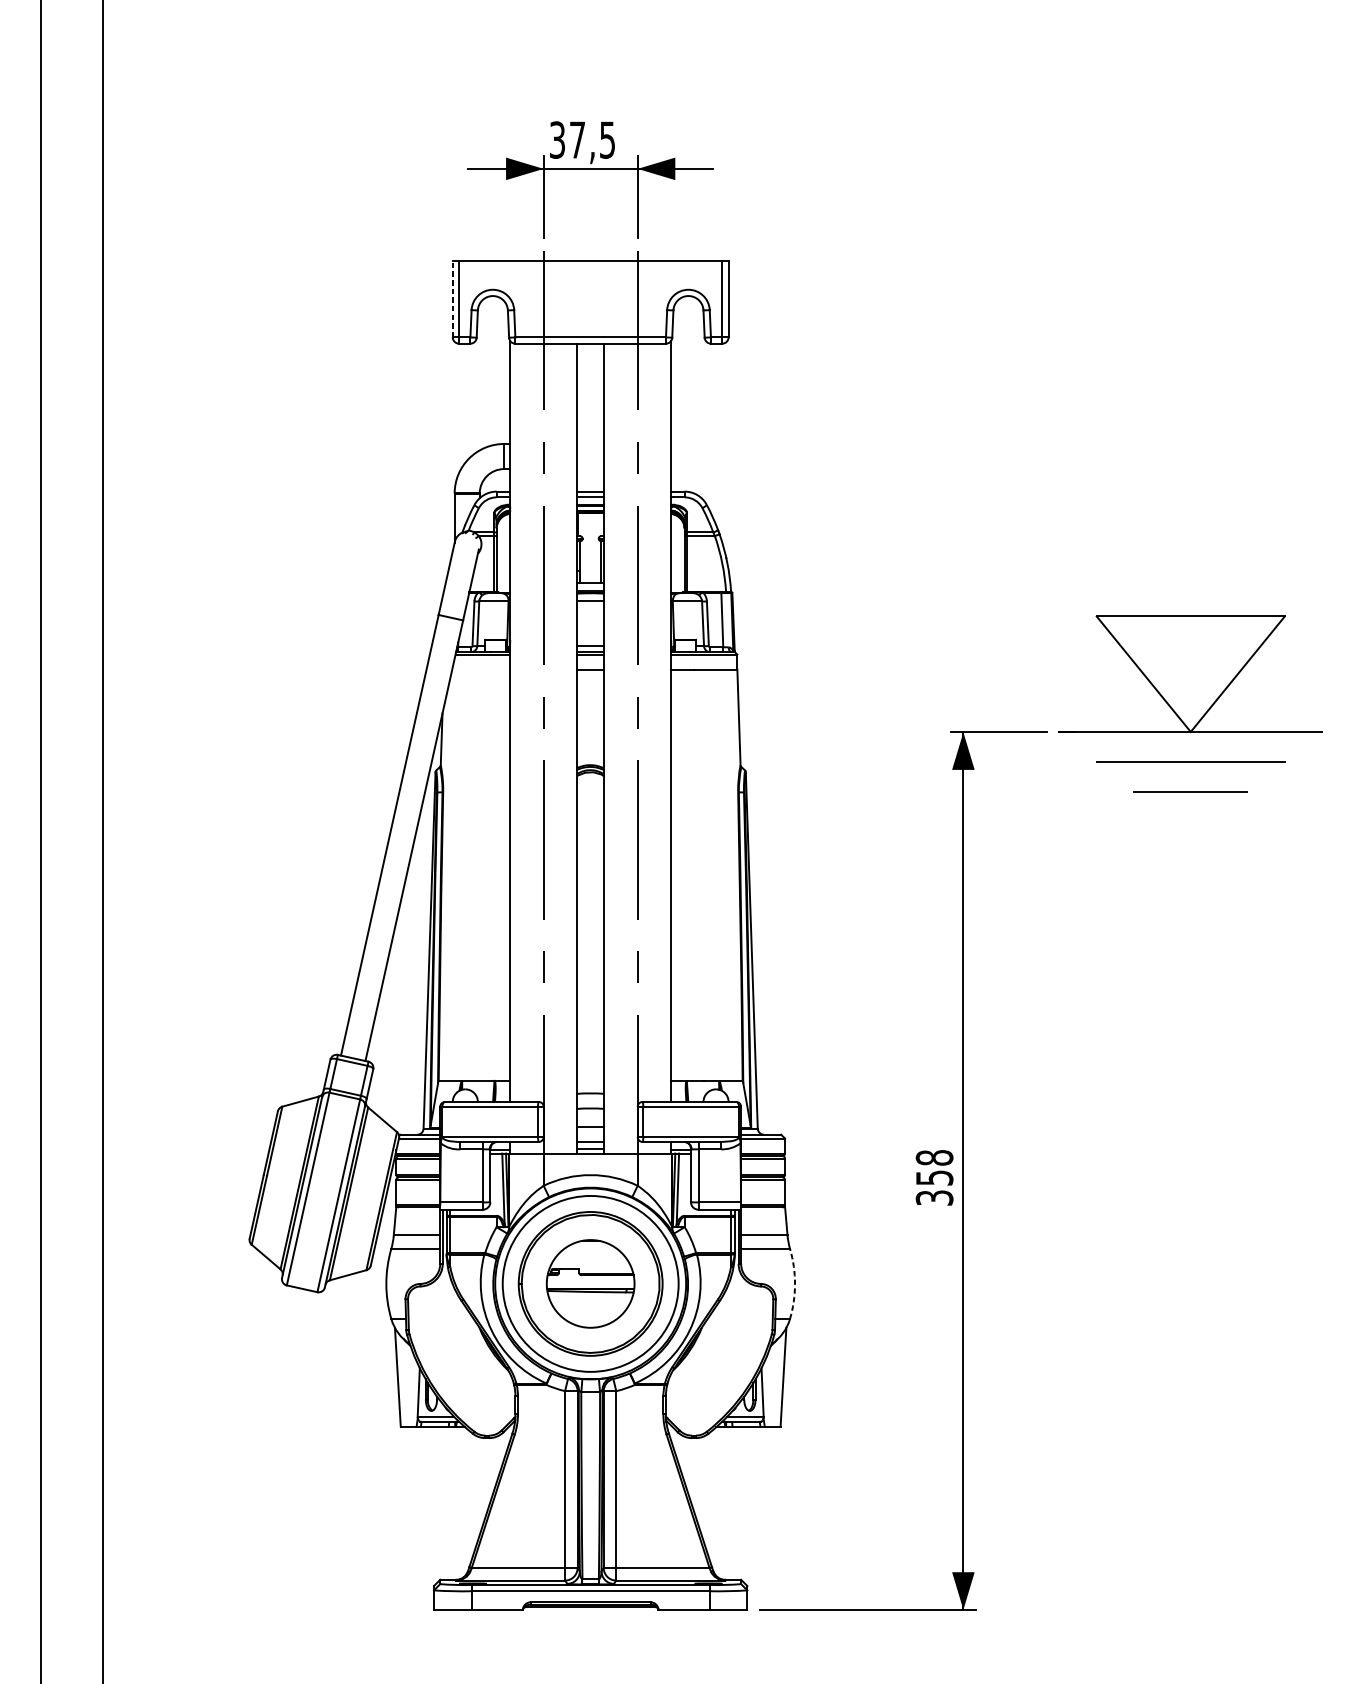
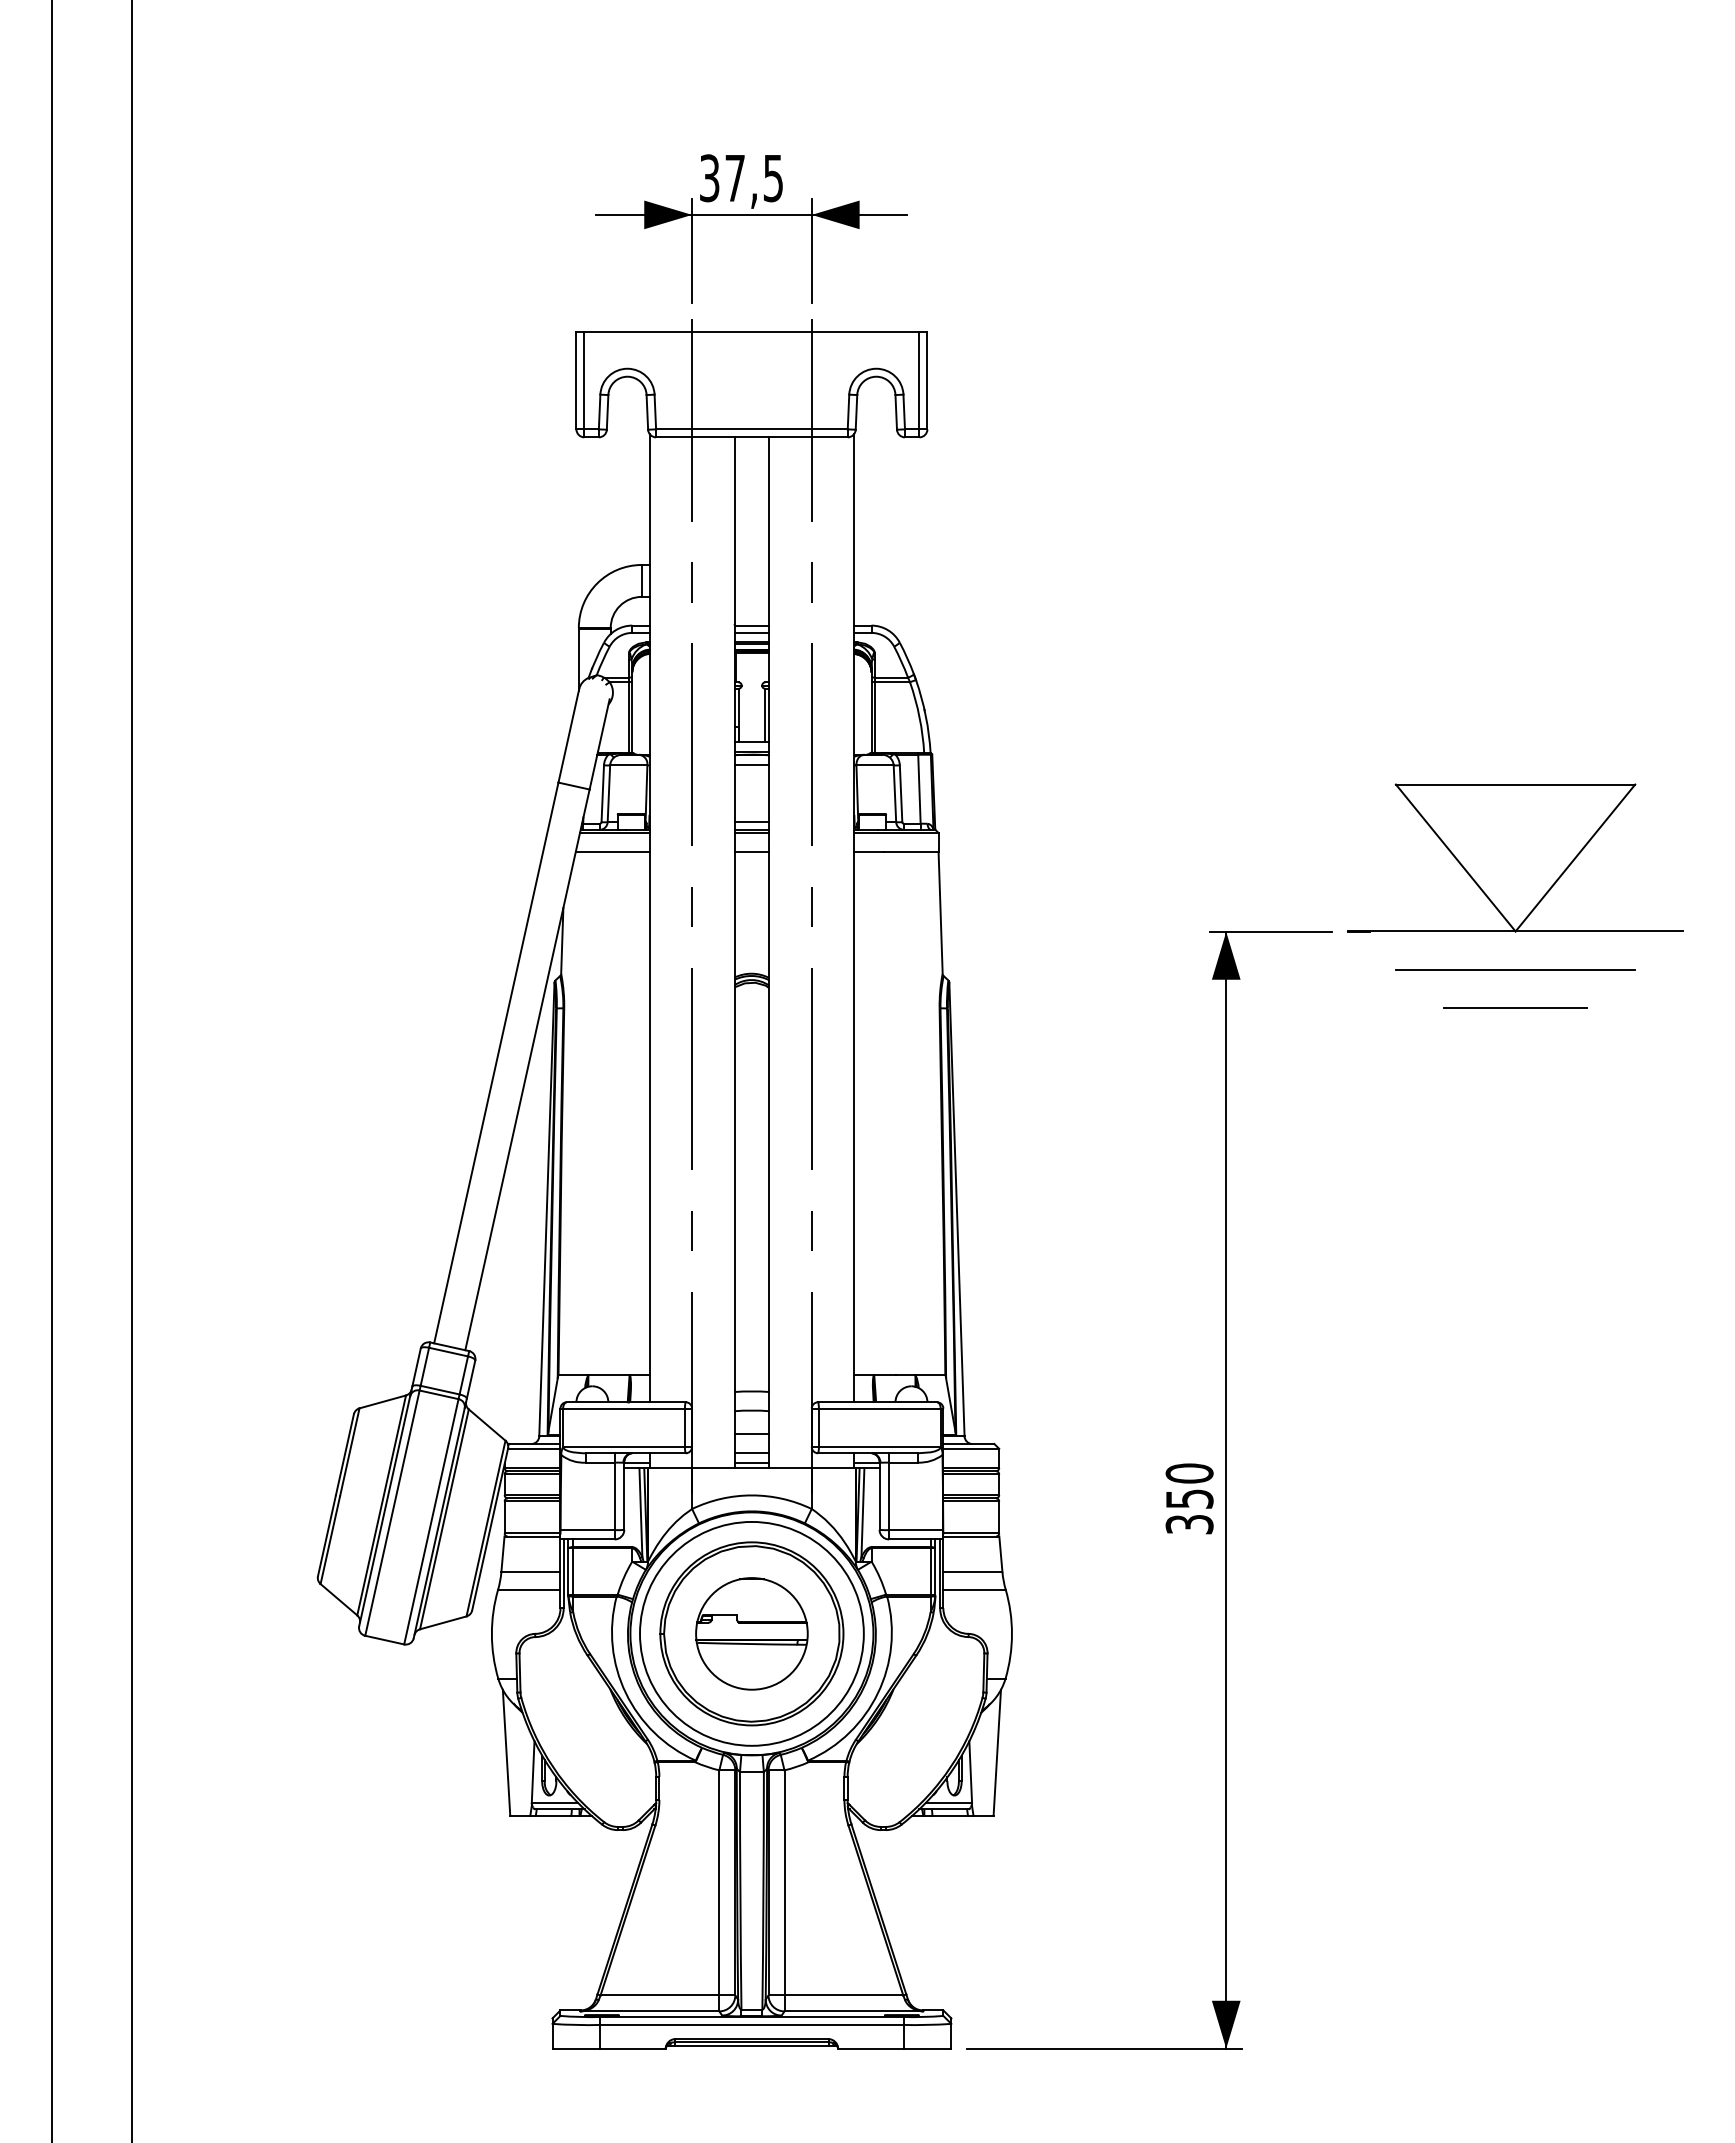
line: (452, 299) -> (576, 380), dashed -> solid
line: (481, 669) -> (612, 852), added
text: (934, 1157) -> (1189, 1473), 358 -> 350
arc: (794, 1284) -> (1011, 1634), dashed -> solid

